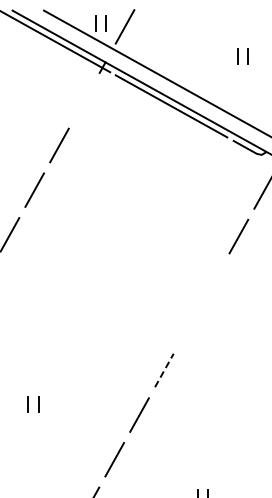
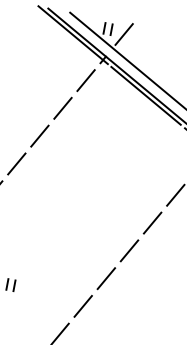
line: (83, 100) -> (85, 80), added
line: (213, 280) -> (152, 222), added
line: (188, 325) -> (129, 250), added
line: (164, 370) -> (106, 278), dashed -> solid

